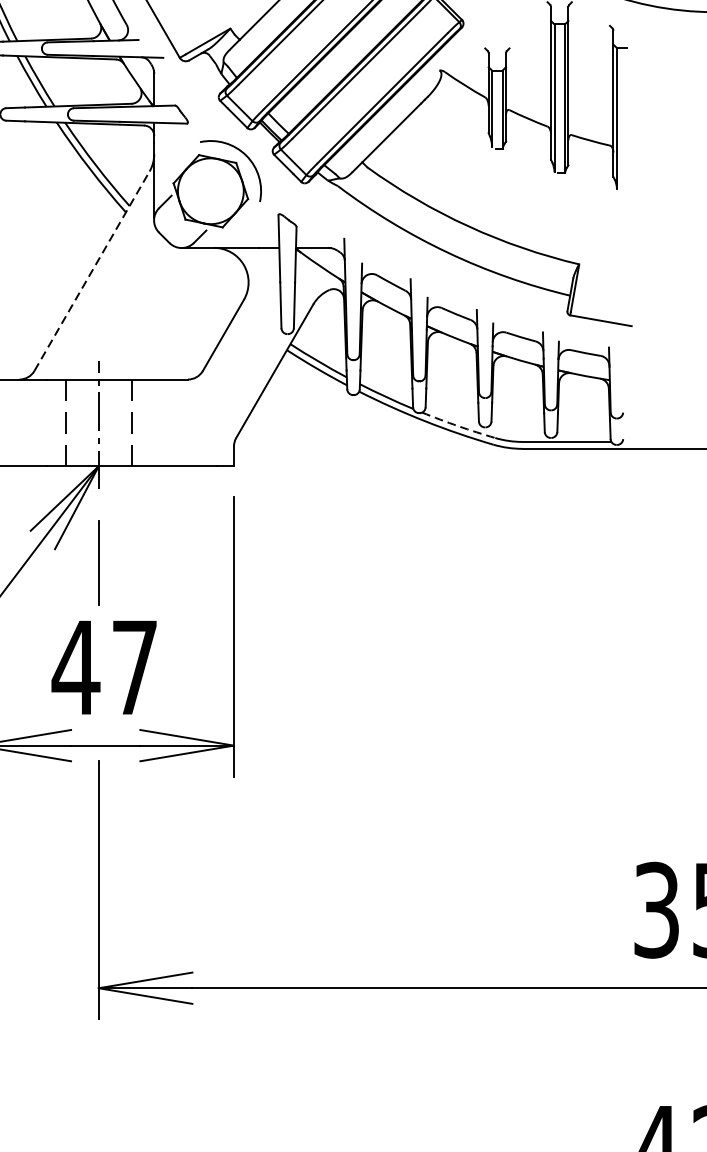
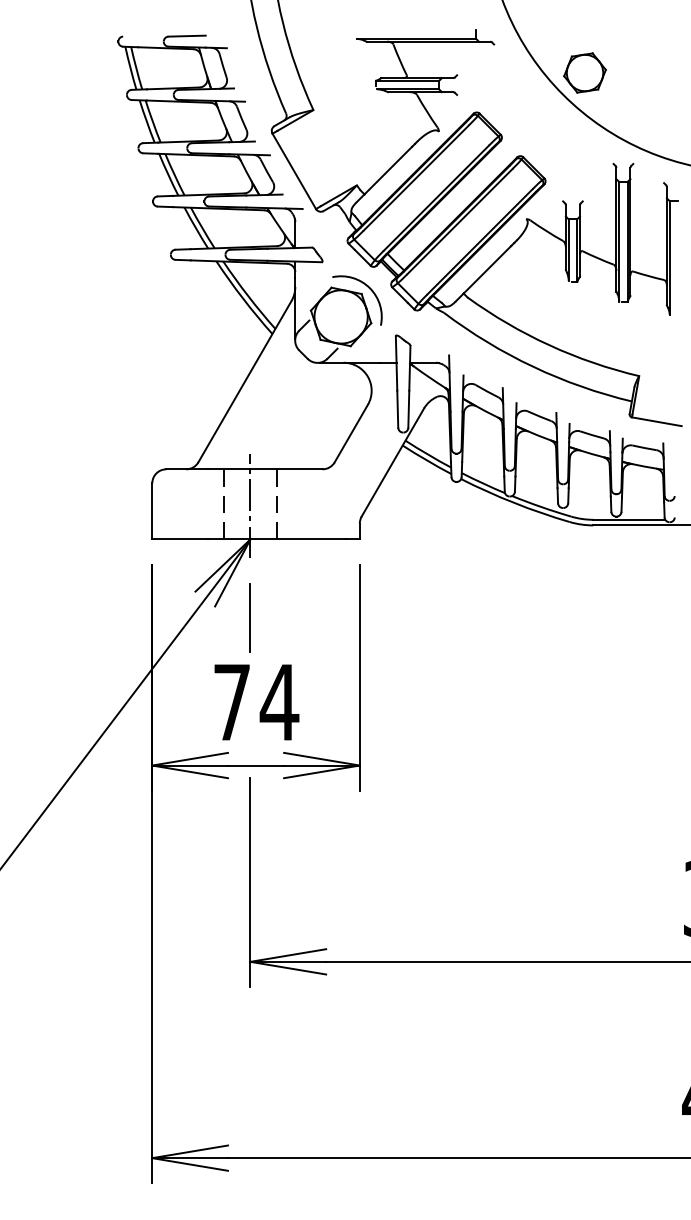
line: (92, 271) -> (245, 381), dashed -> solid
arc: (458, 426) -> (541, 507), dashed -> solid
text: (105, 667) -> (255, 702), 47 -> 74

